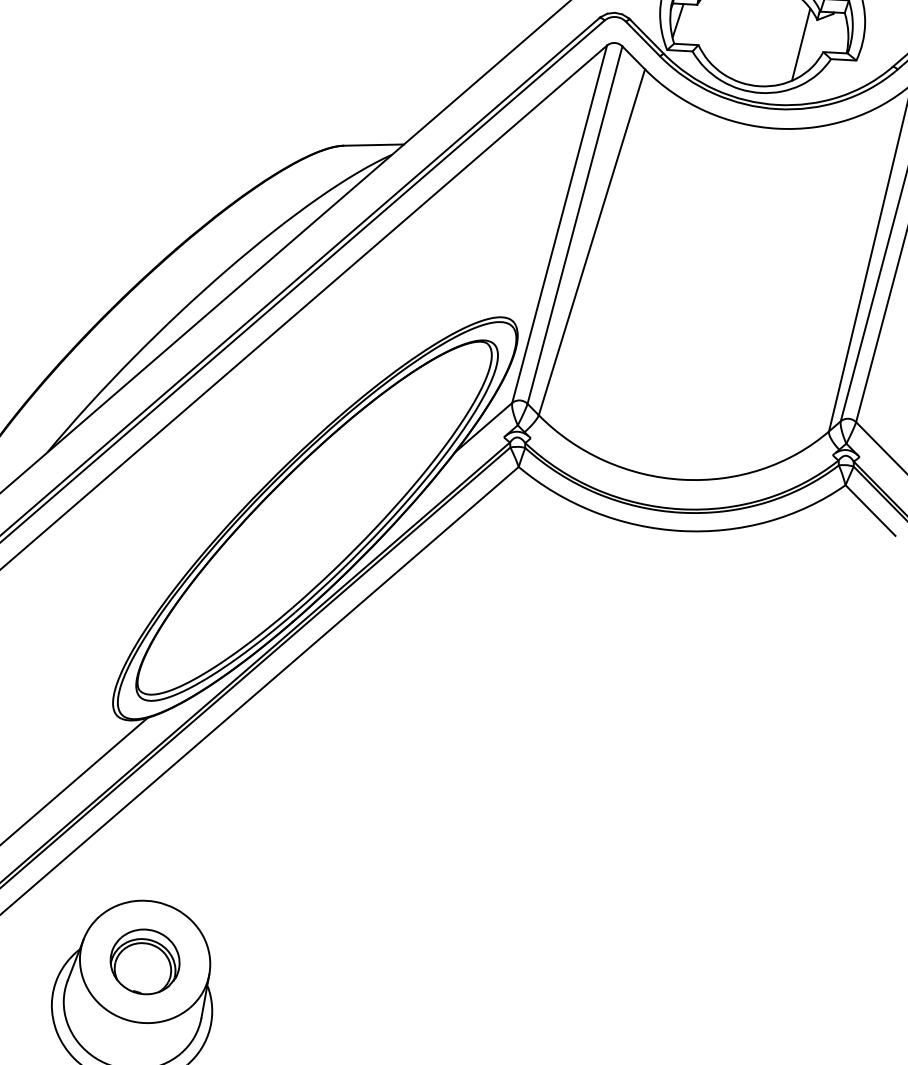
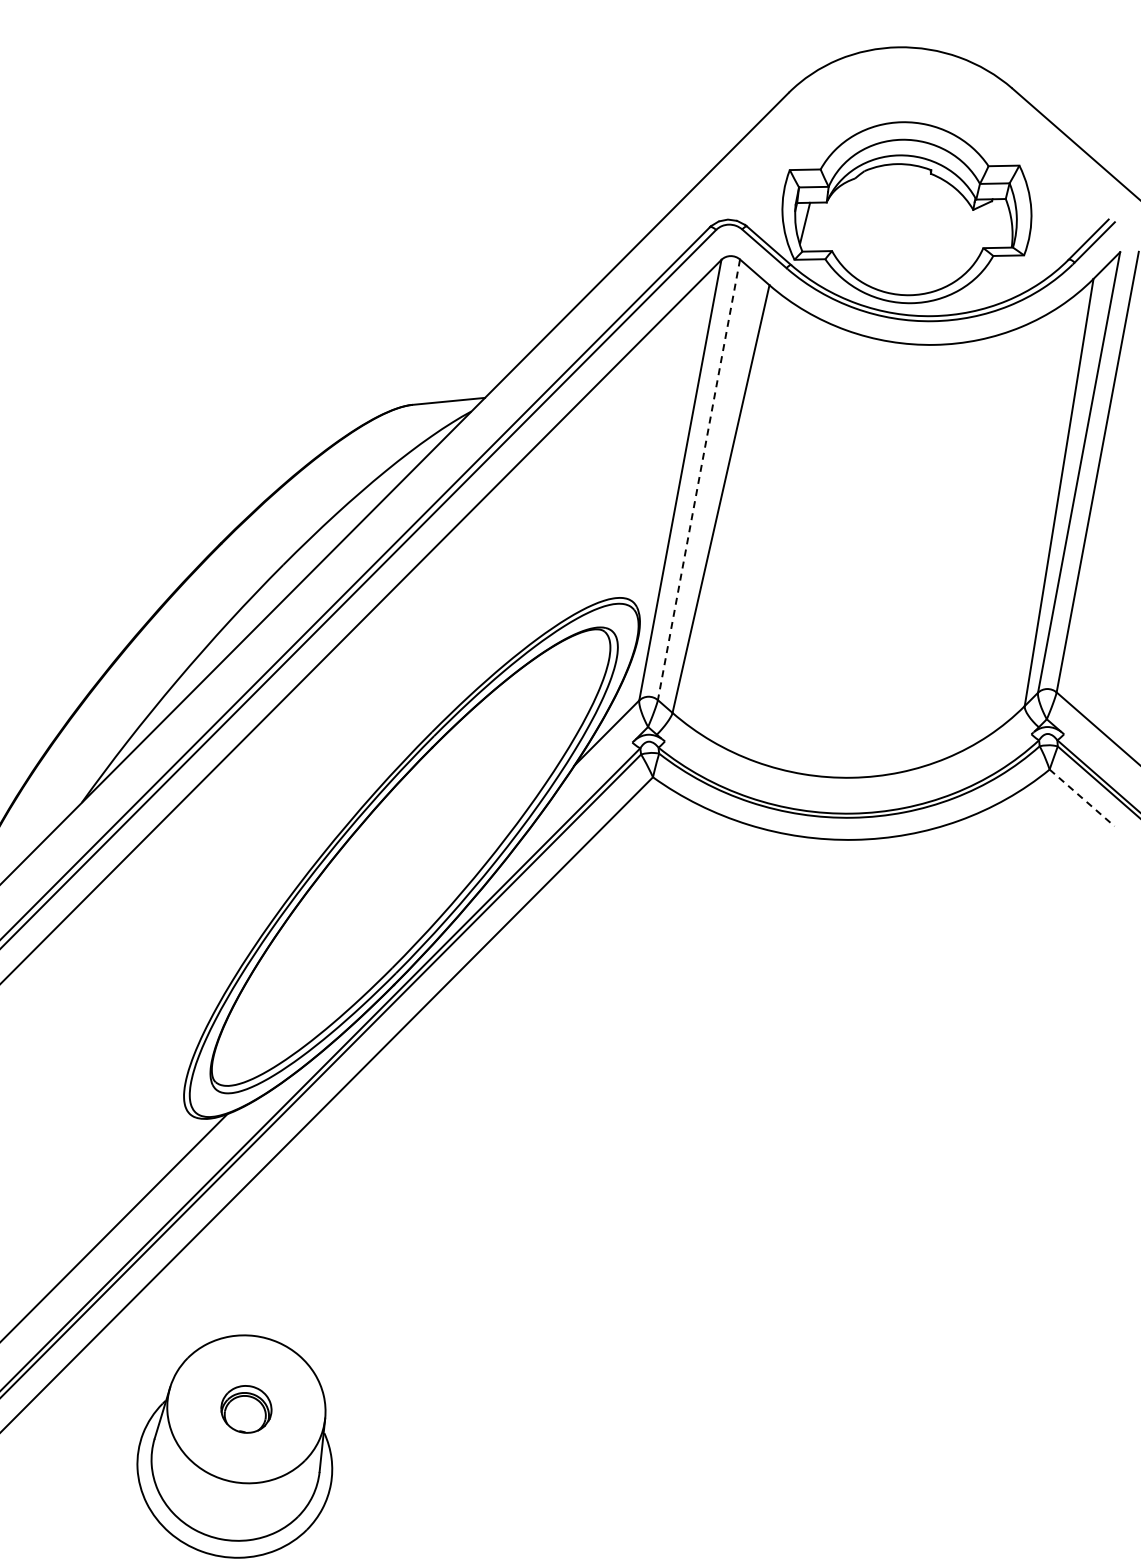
line: (800, 44) -> (955, 240), removed
line: (574, 225) -> (698, 480), solid -> dashed
line: (870, 511) -> (1082, 798), solid -> dashed
part: (145, 962) -> (246, 1409), size x0.6

